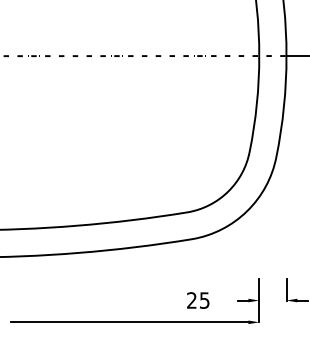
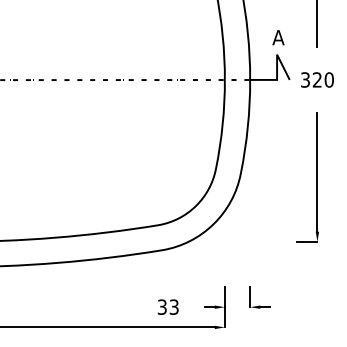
text: (197, 299) -> (167, 306), 25 -> 33

